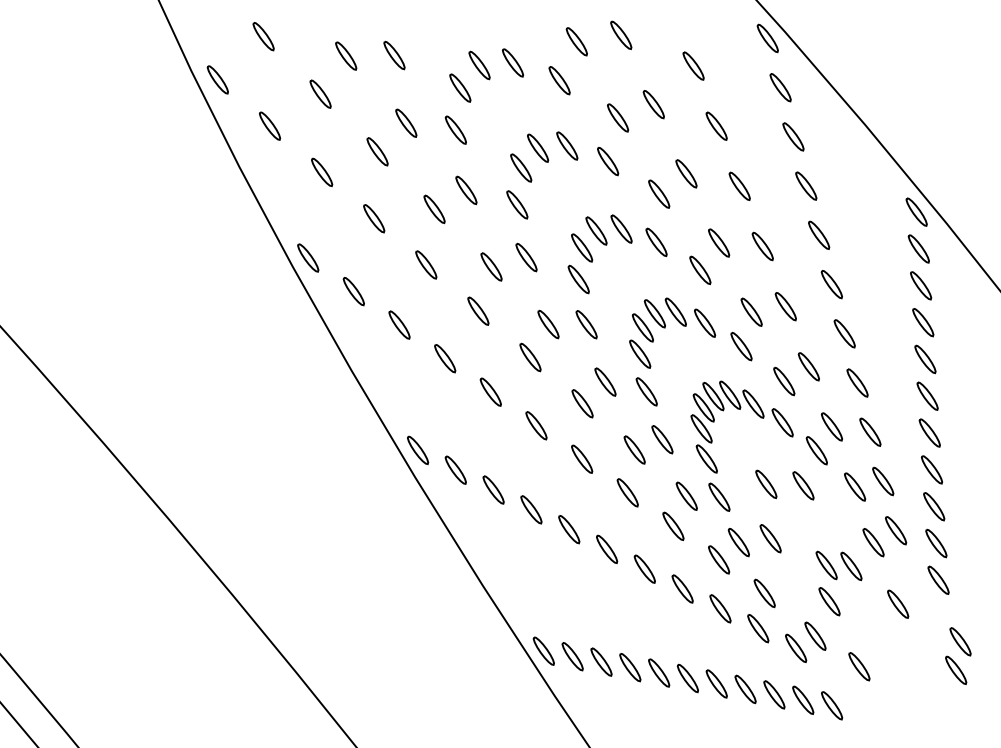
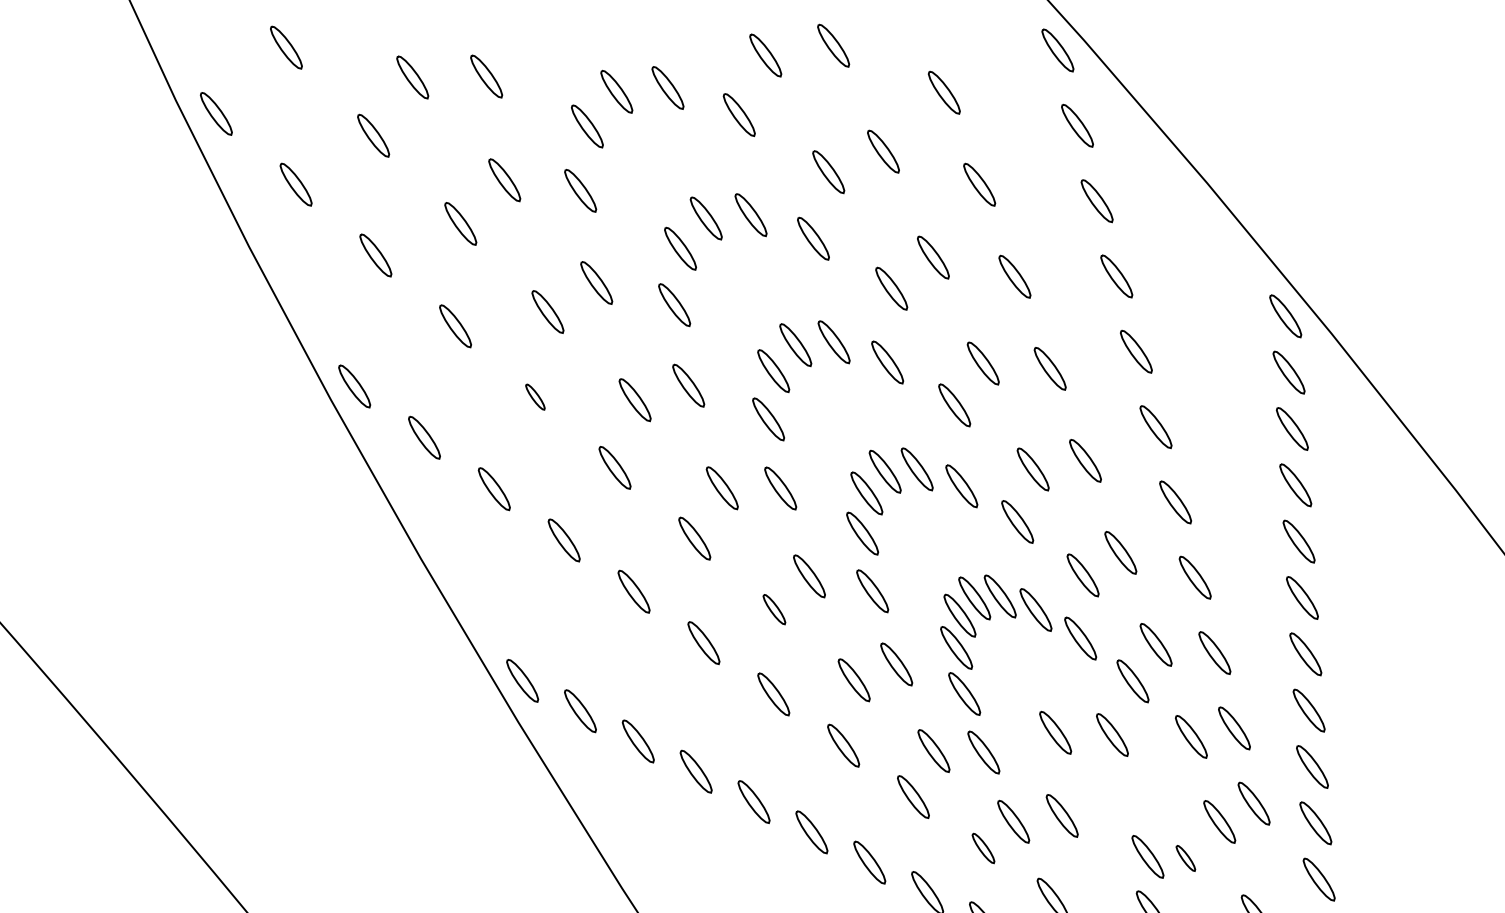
part: (426, 264) -> (535, 396), size x0.6
part: (582, 403) -> (774, 609), size x0.7
part: (719, 559) -> (983, 847), size x0.7
part: (851, 566) -> (1185, 858), size x0.6

